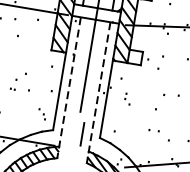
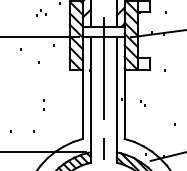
line: (69, 87) -> (90, 99), dashed -> solid
line: (98, 92) -> (116, 99), dashed -> solid
line: (82, 133) -> (103, 148), moved

